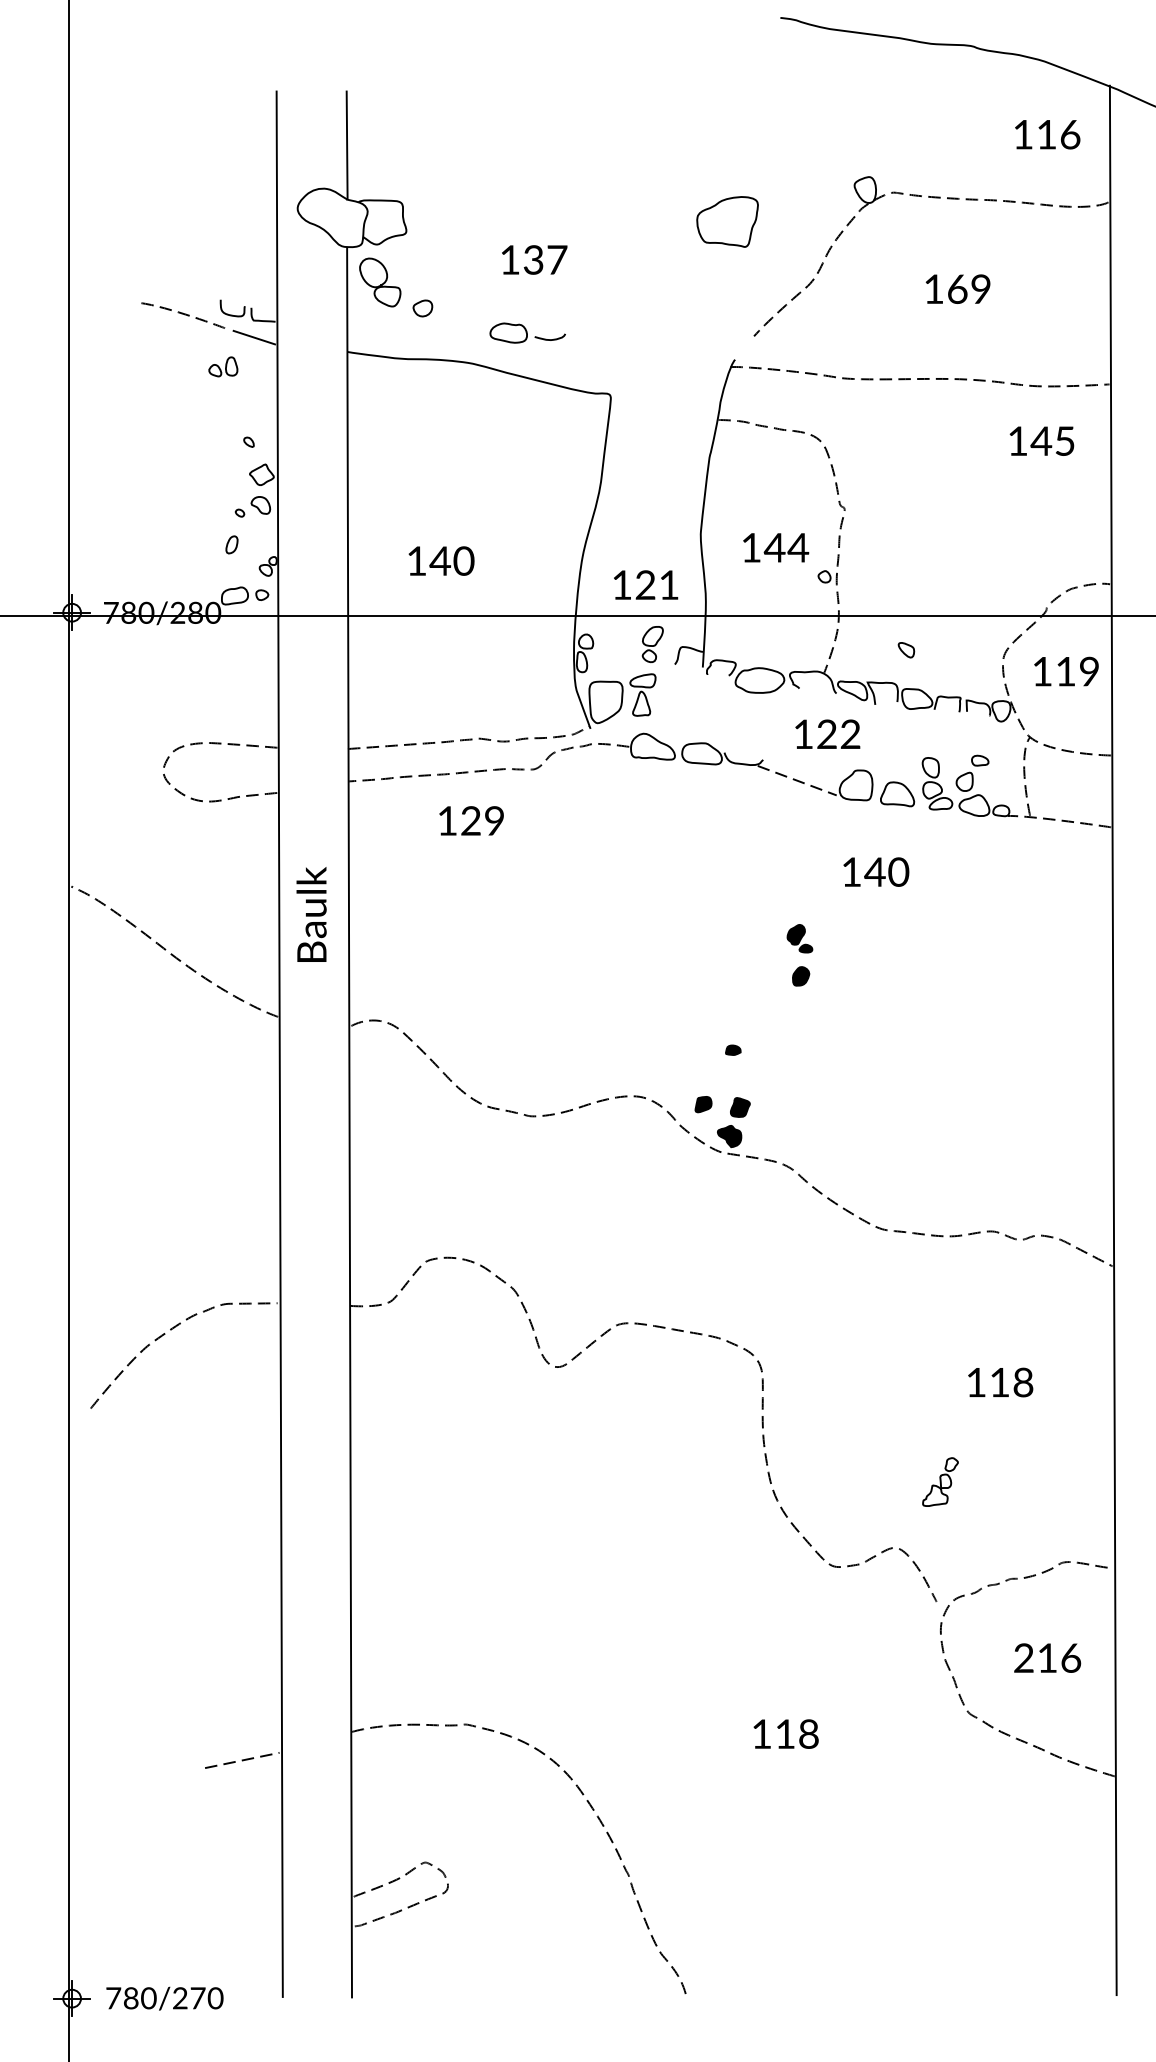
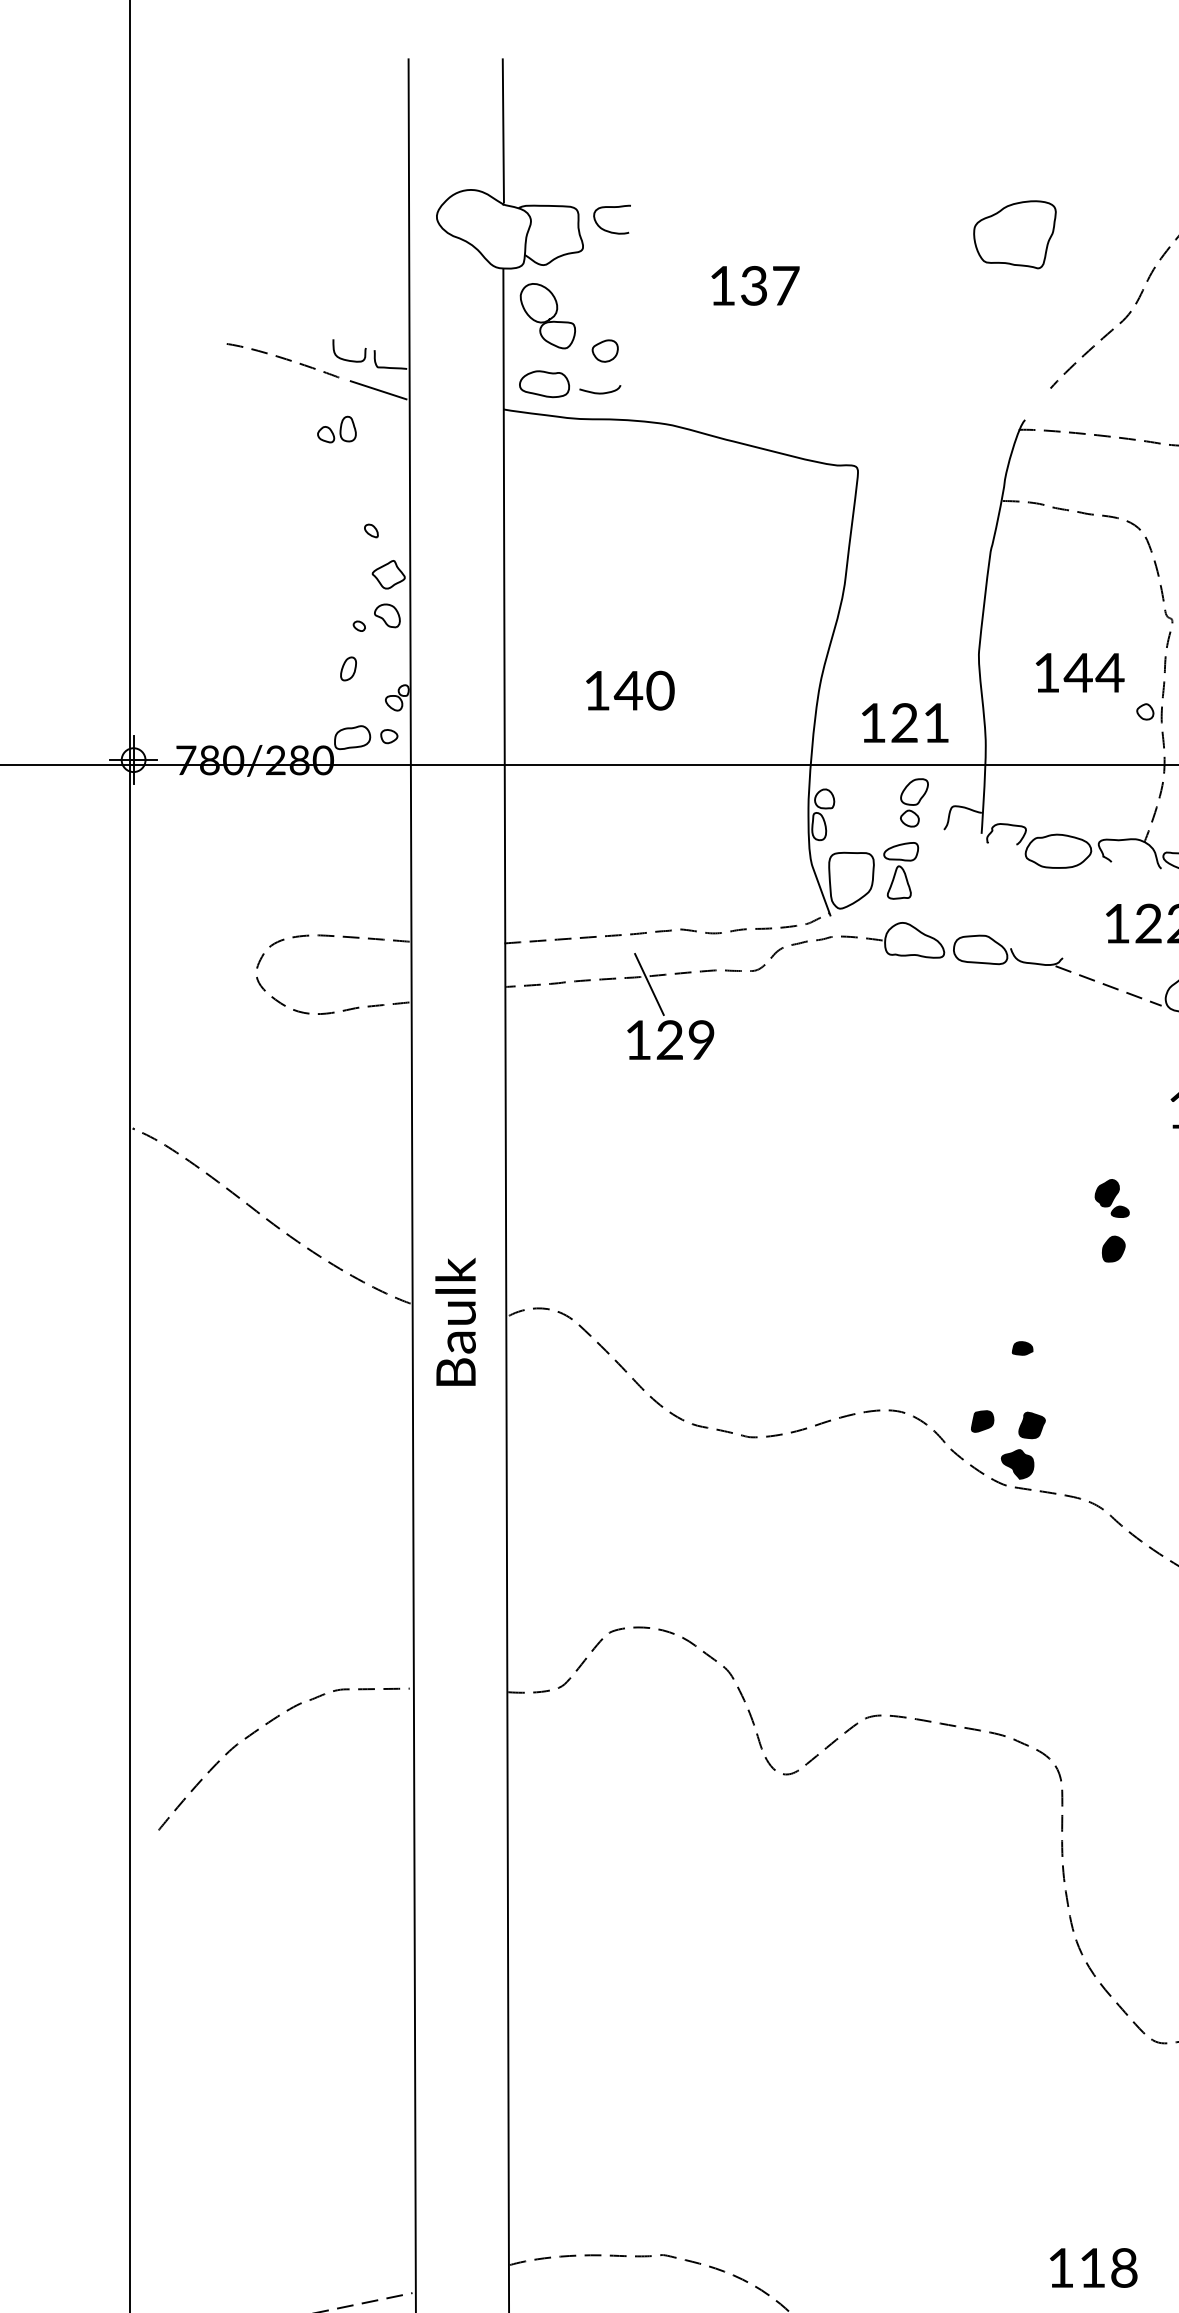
curve: (427, 202) -> (611, 208), added
part: (527, 332) -> (569, 383), moved
line: (455, 779) -> (649, 984), added
text: (311, 914) -> (455, 1321), moved

